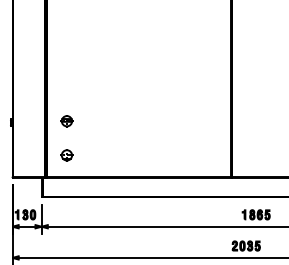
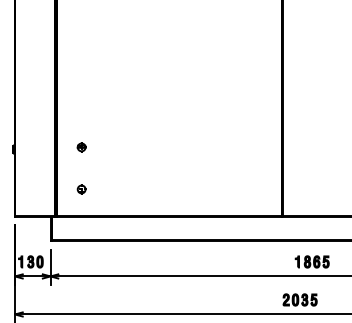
part: (67, 120) -> (82, 146), size x0.62
part: (67, 155) -> (82, 189), size x0.62

